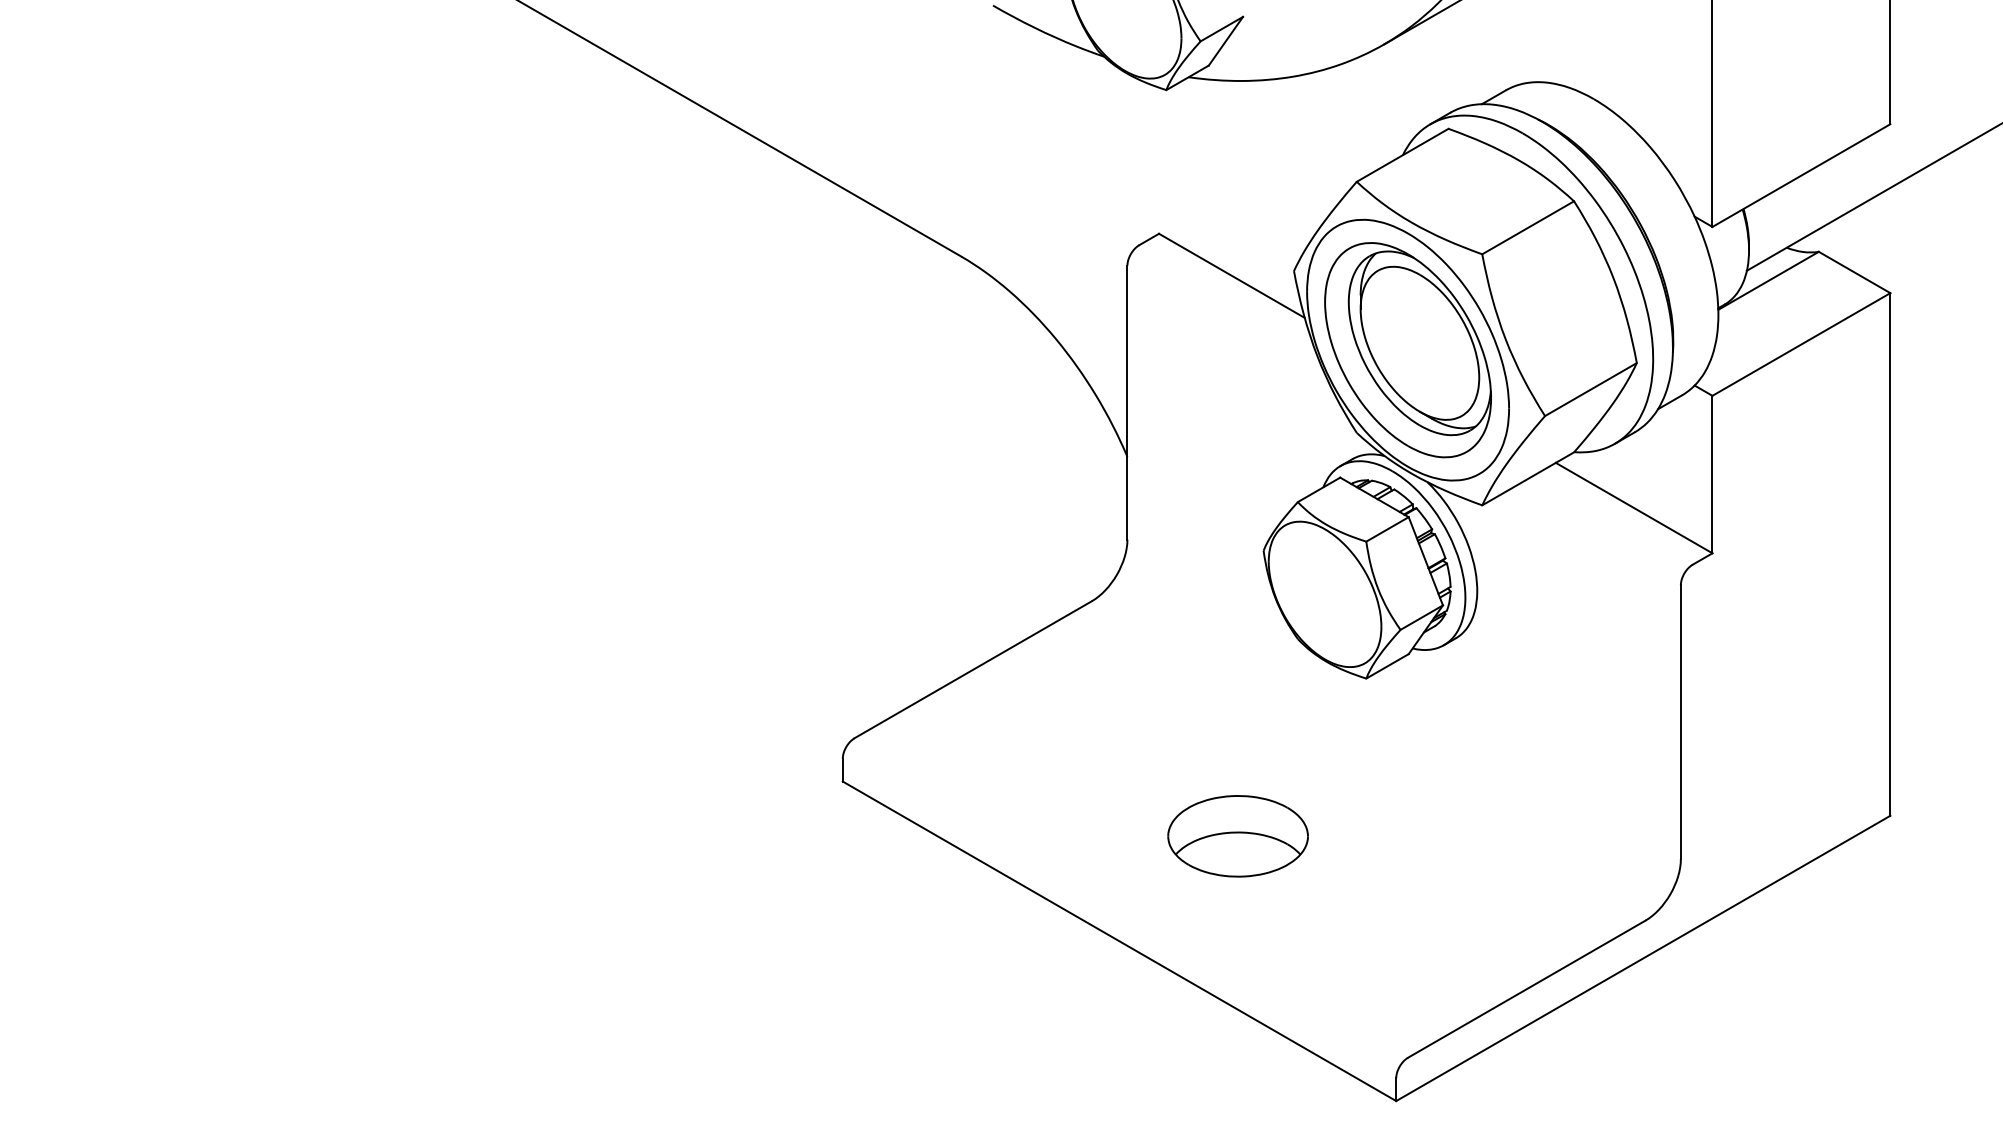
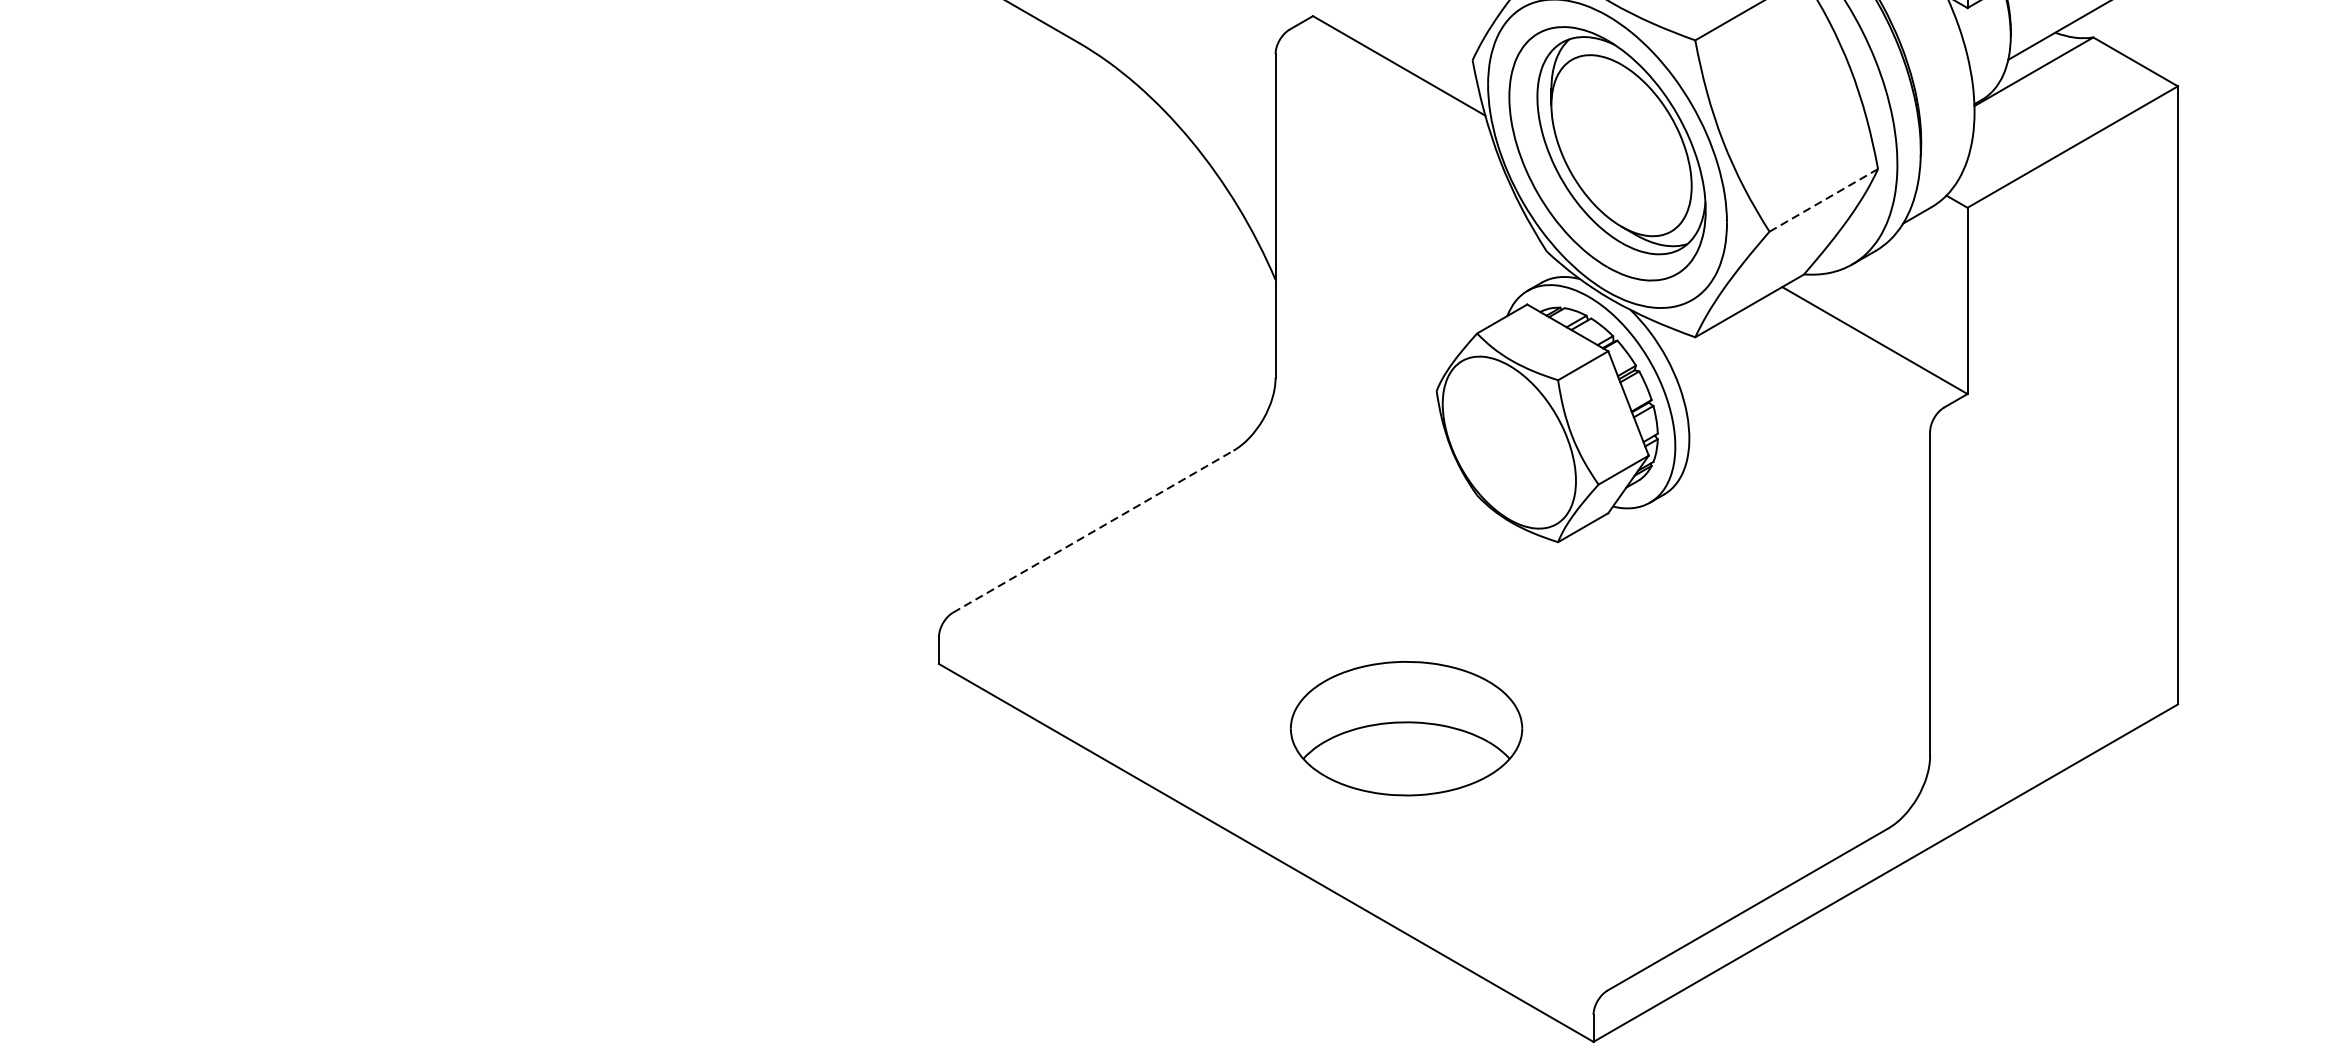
line: (1590, 389) -> (1823, 200), solid -> dashed
line: (973, 669) -> (1093, 531), solid -> dashed
part: (1237, 836) -> (1405, 728), size x1.4

